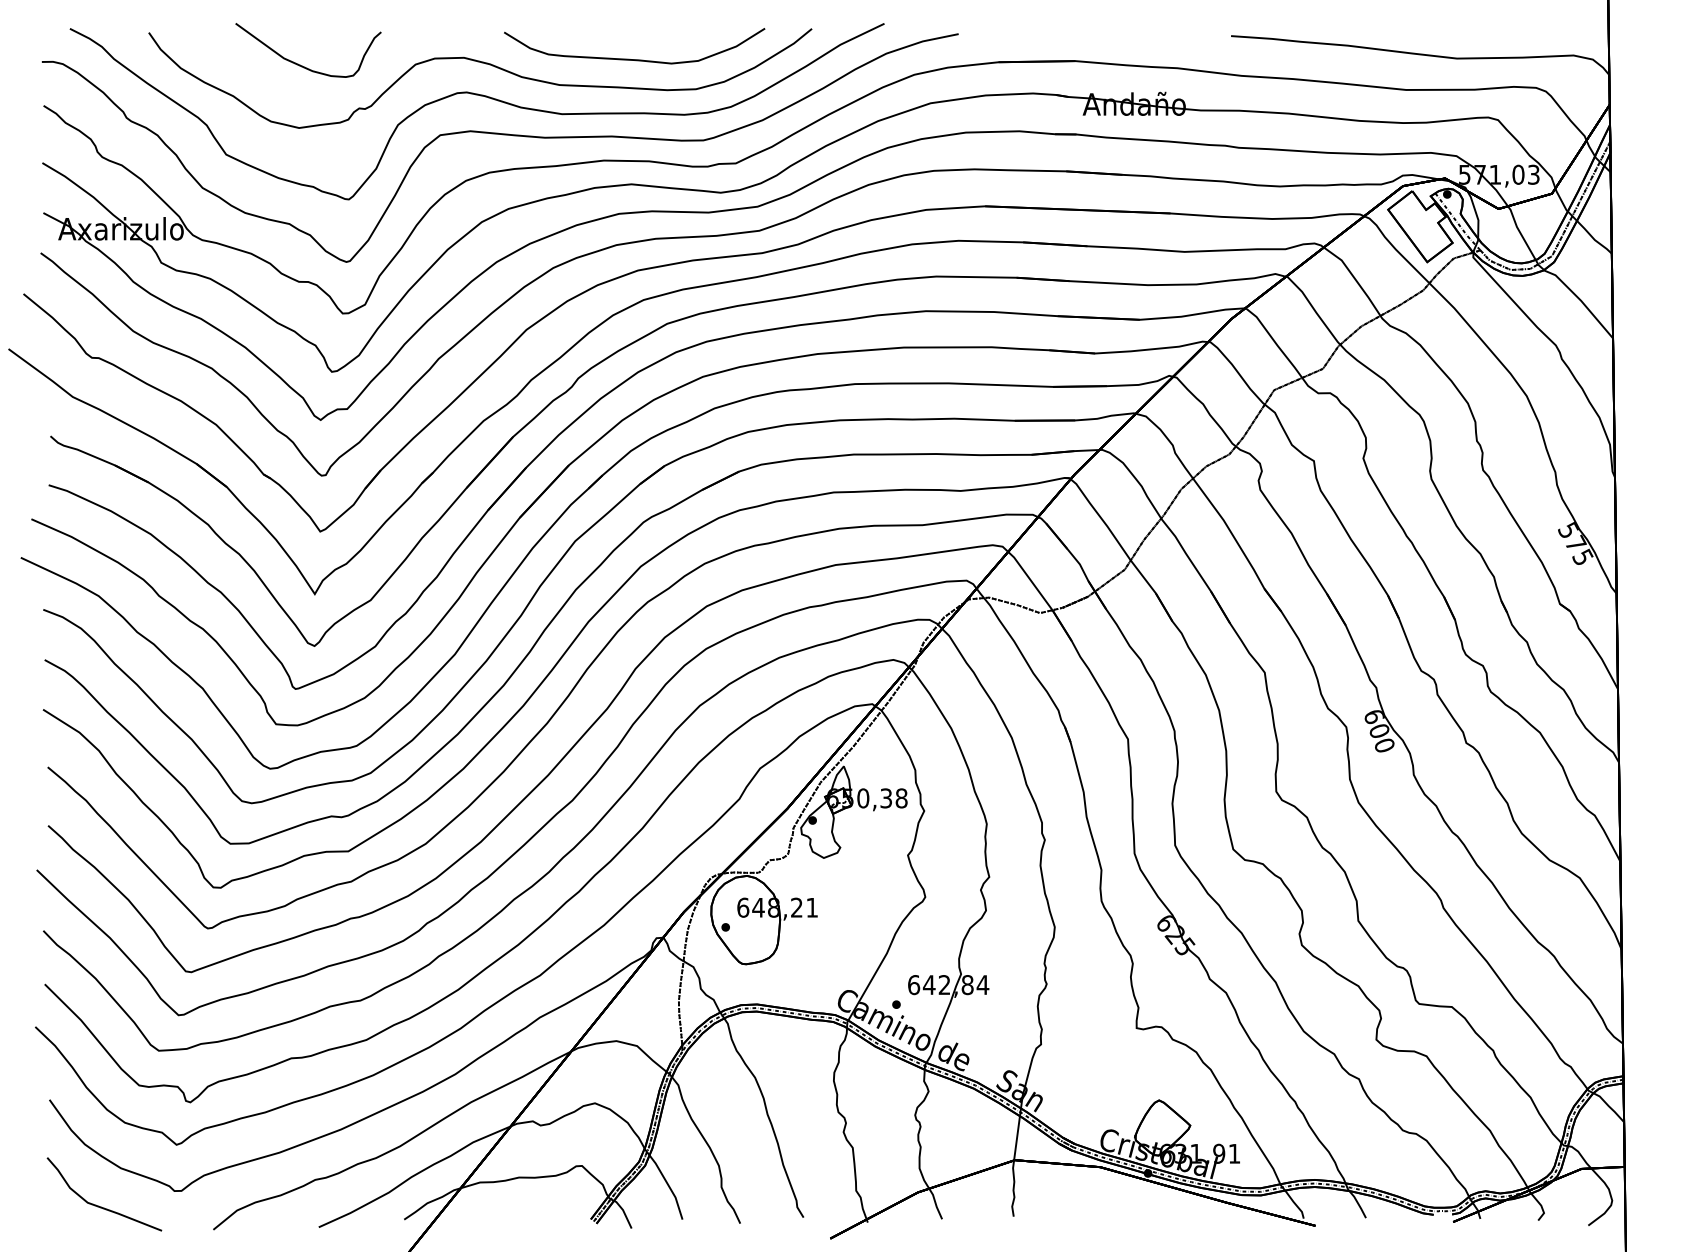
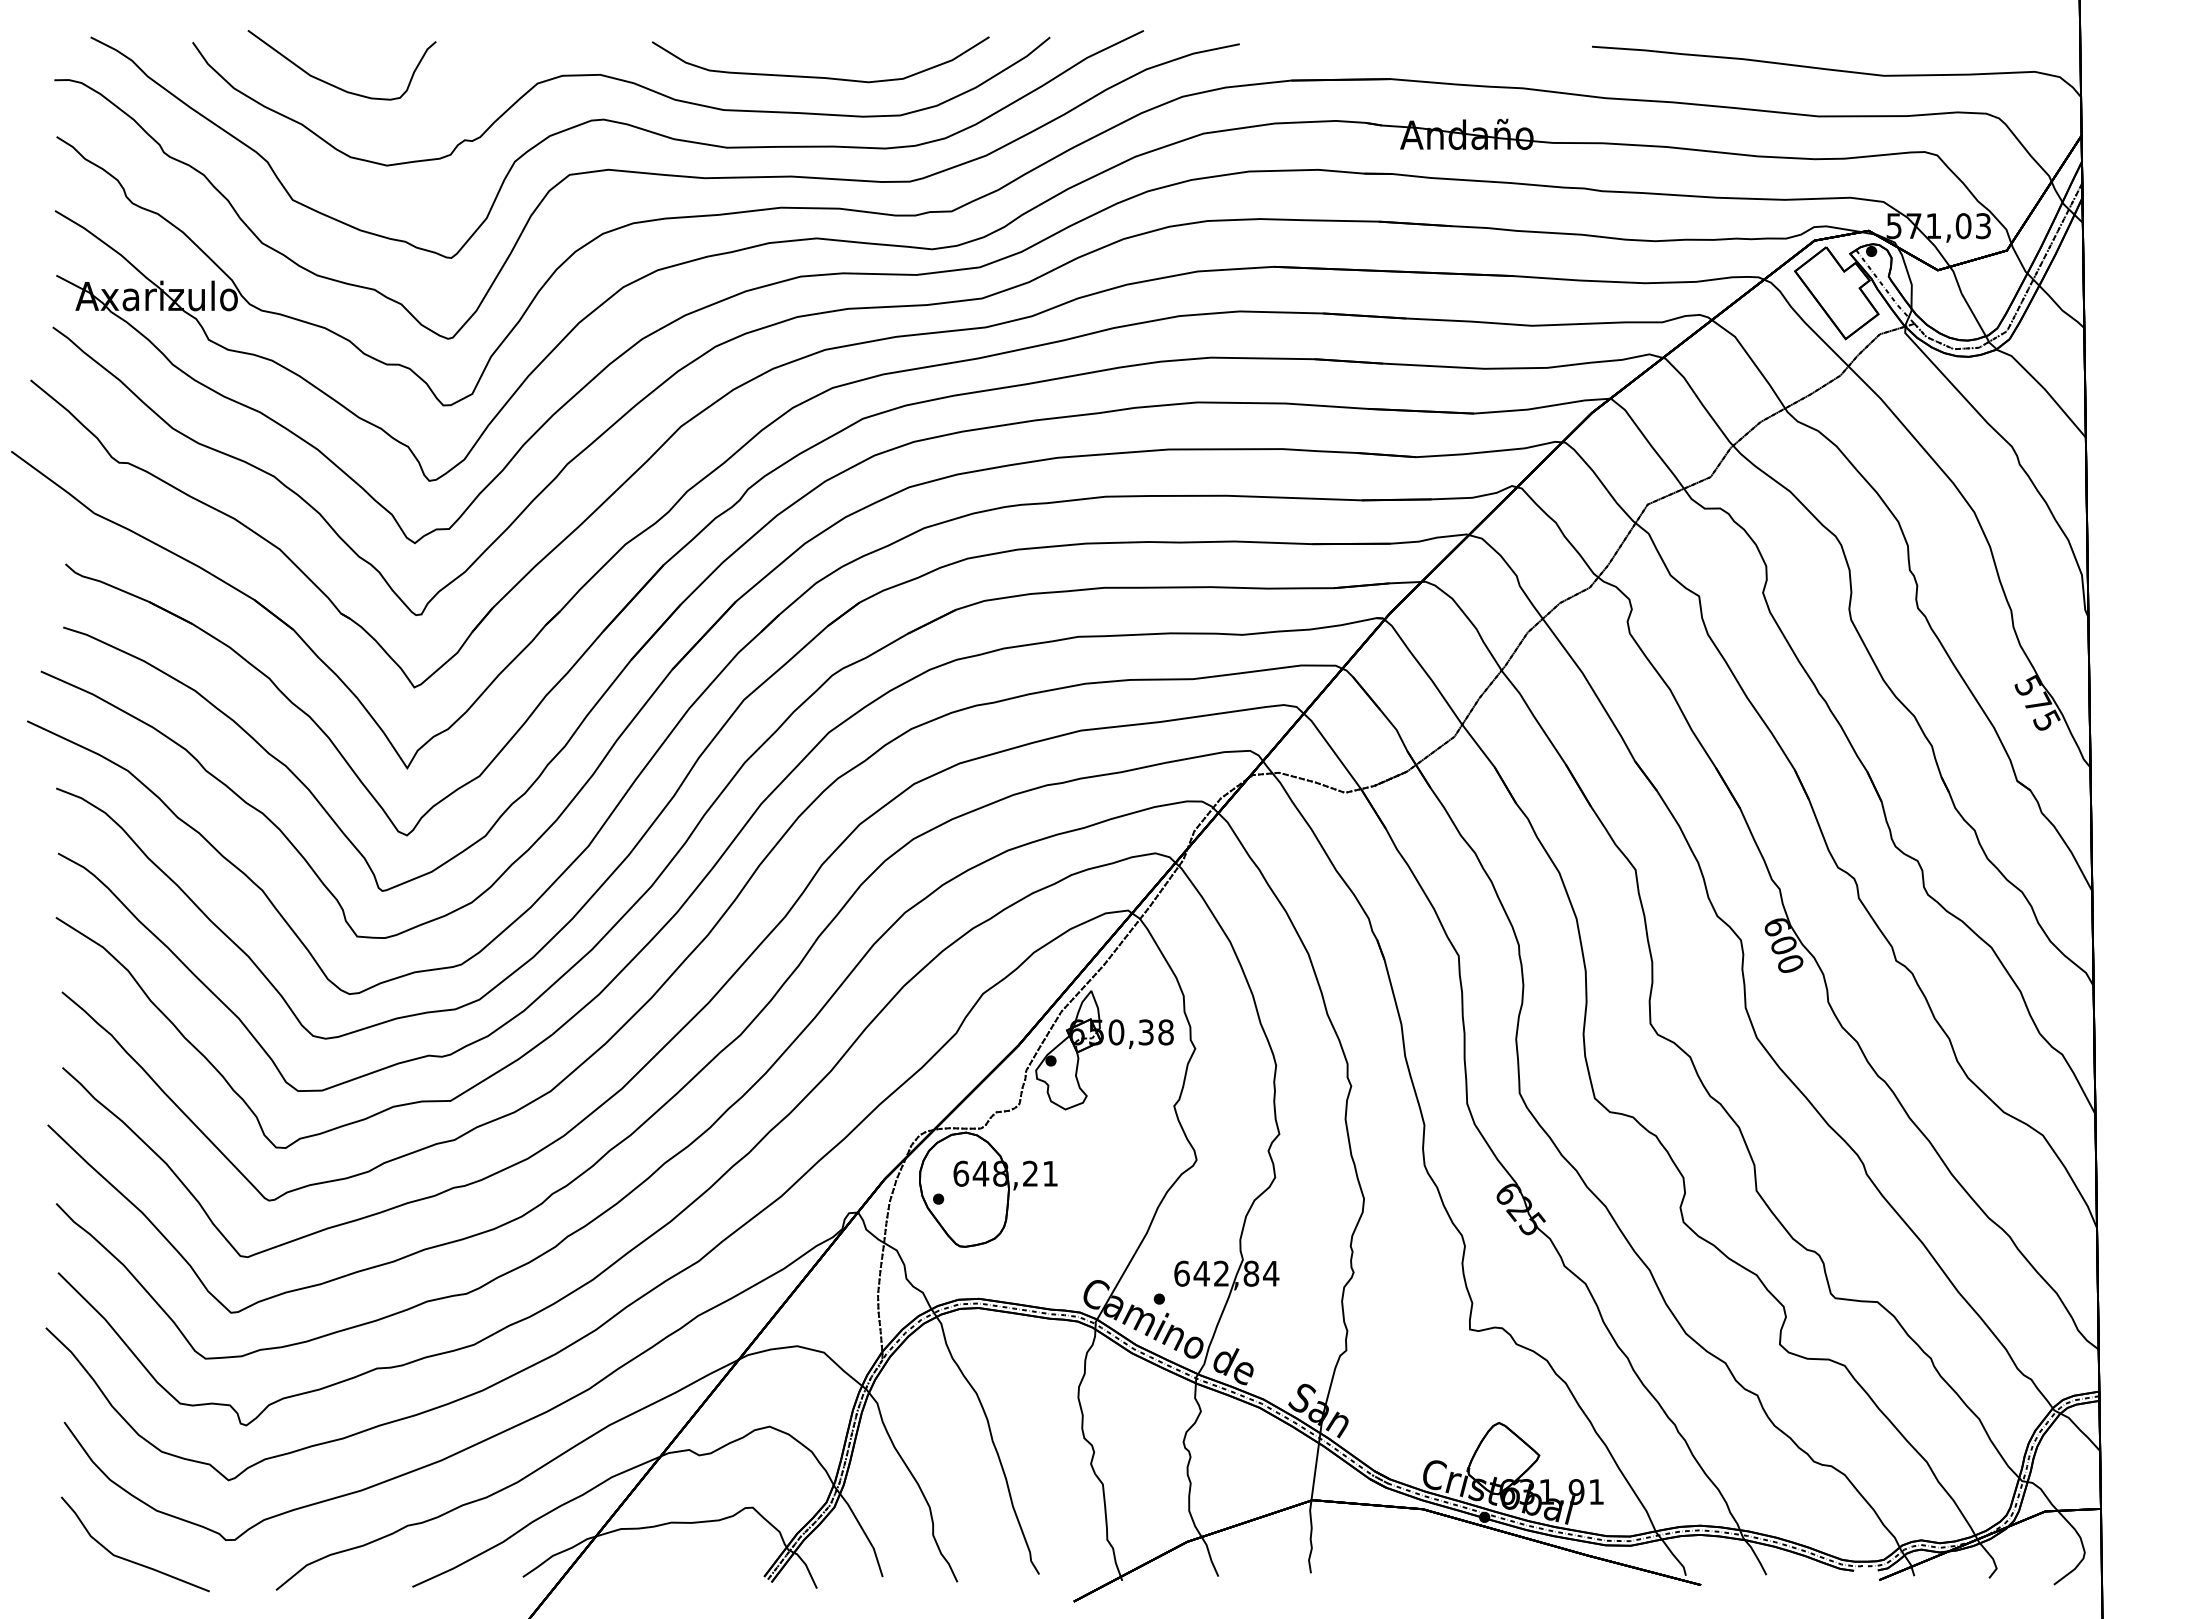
curve: (301, 65) -> (333, 84), moved

